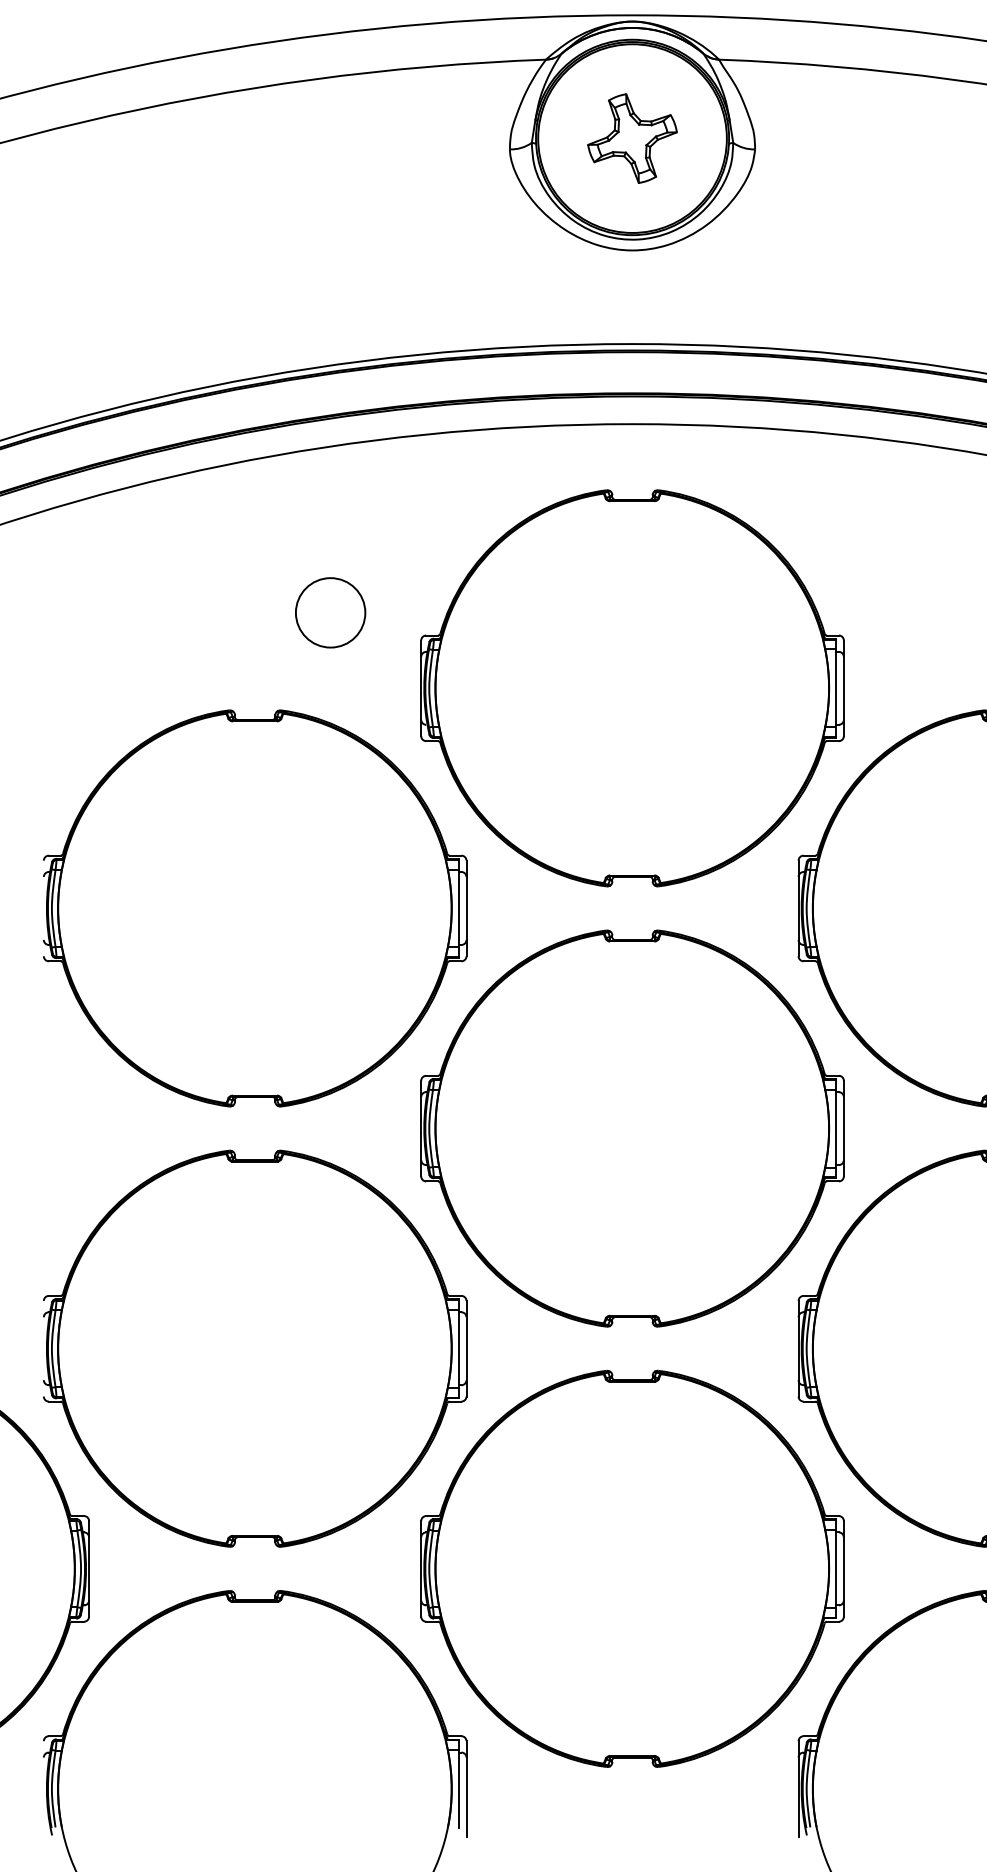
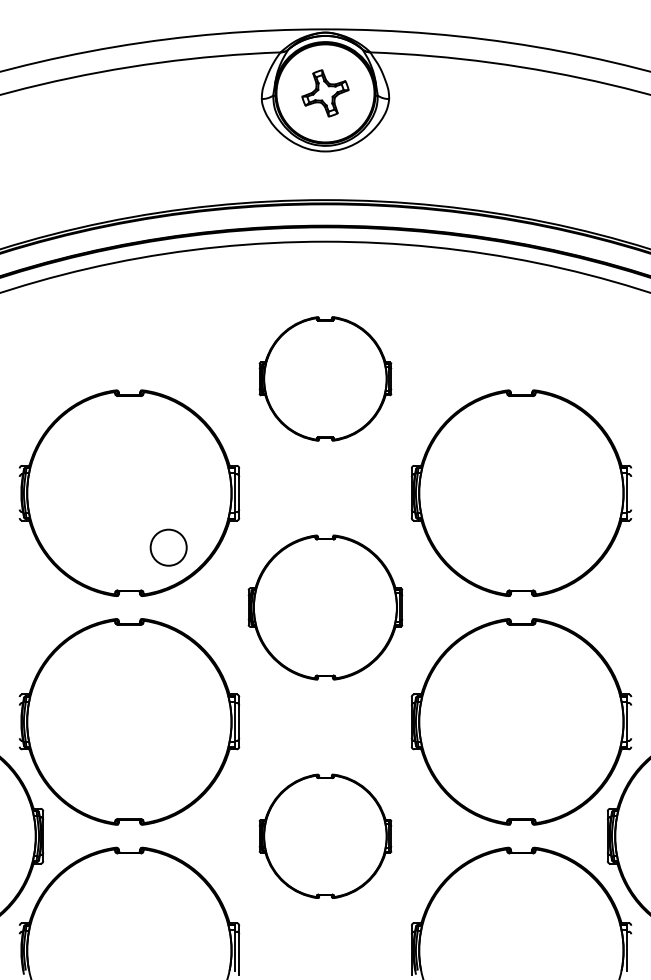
circle: (330, 612) -> (168, 547), moved
part: (632, 687) -> (325, 378), size x0.6
part: (632, 1128) -> (325, 607), size x0.7
part: (632, 1569) -> (325, 836), size x0.6

